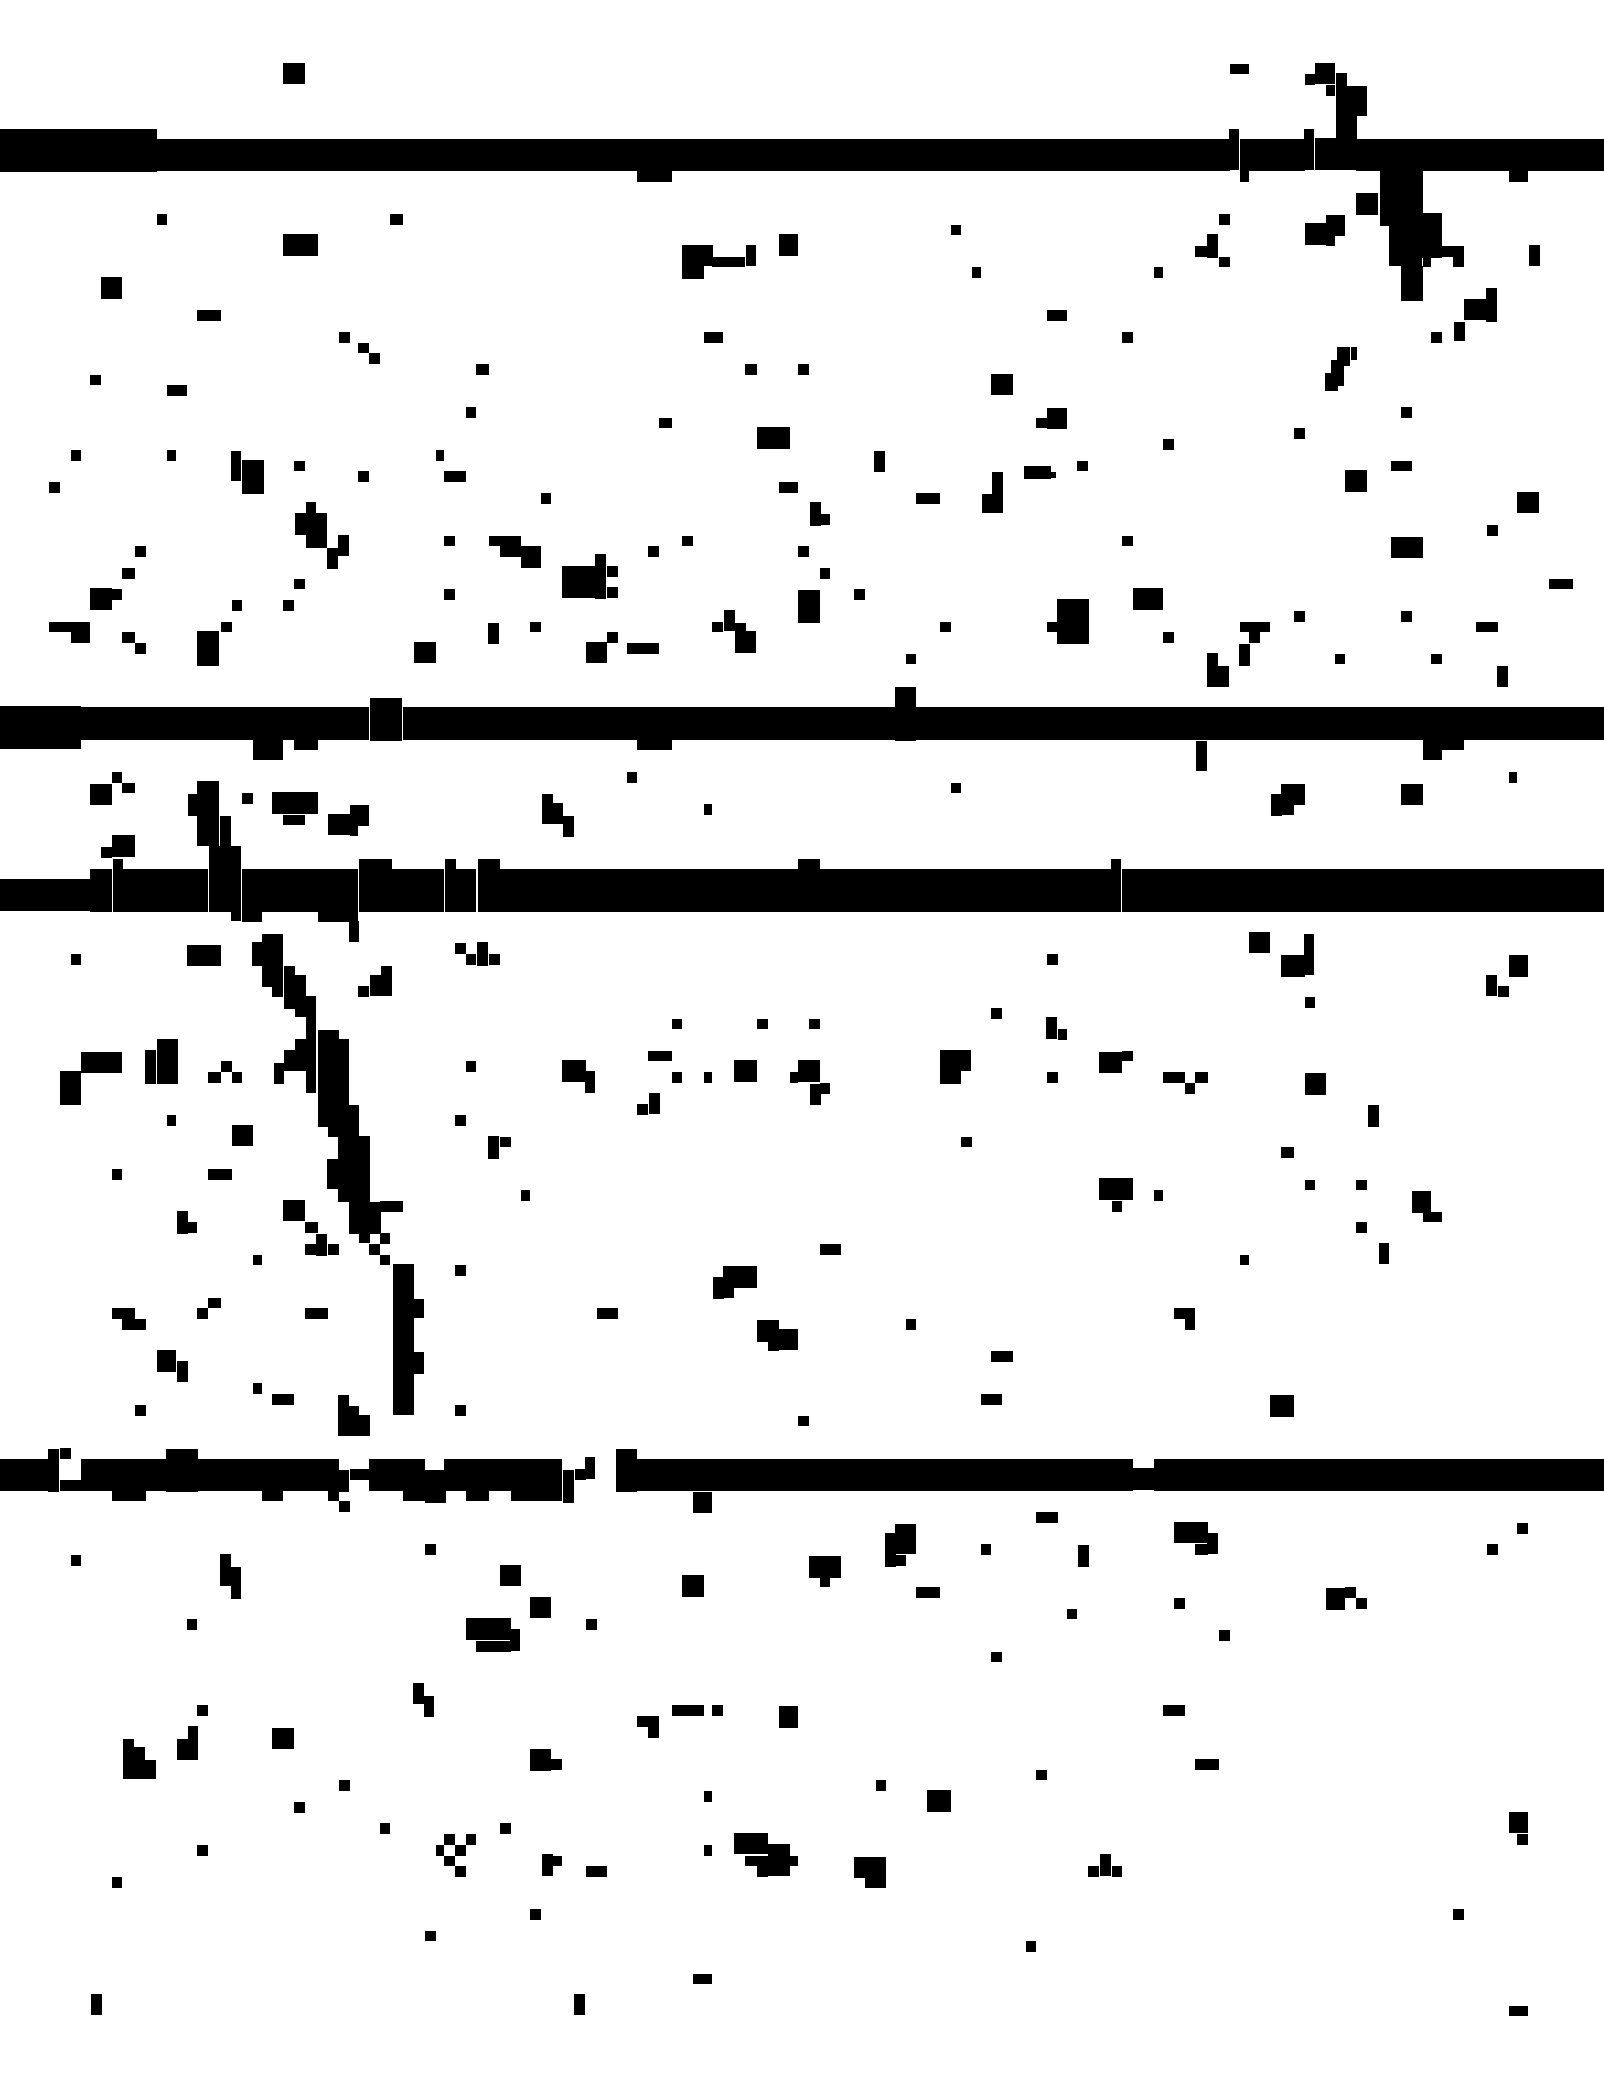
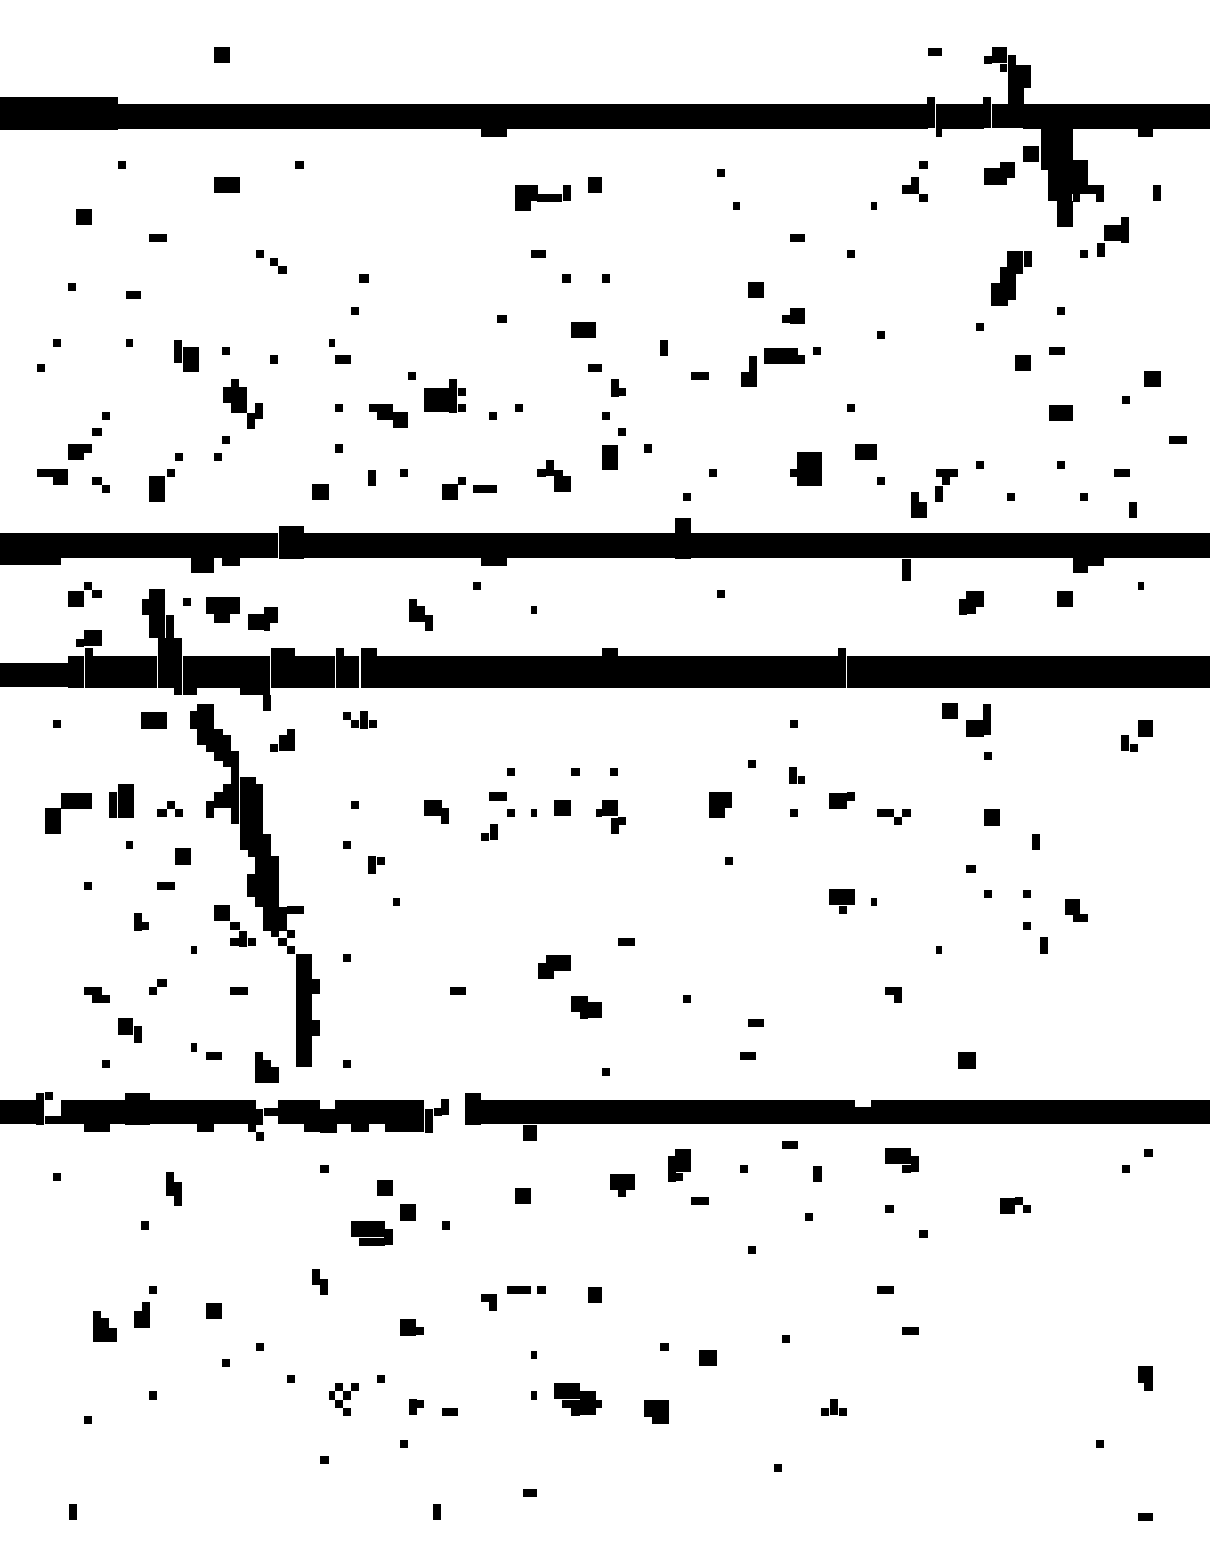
part: (1340, 369) -> (1011, 278), size x1.67
part: (1039, 471) -> (784, 355), size x1.67
part: (589, 576) -> (444, 395), moved

